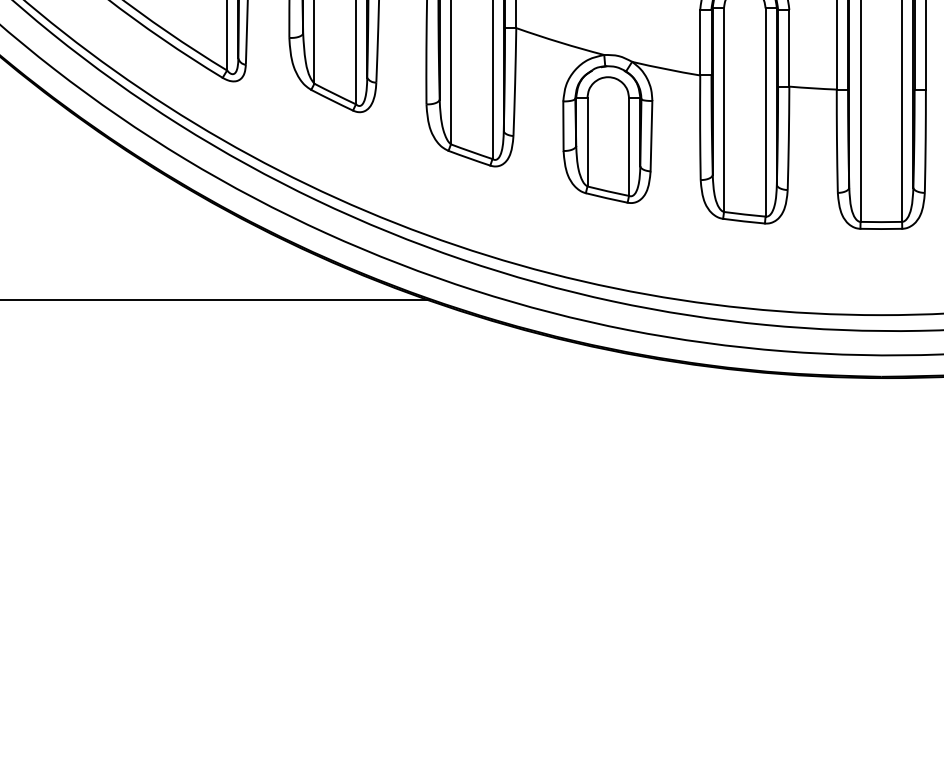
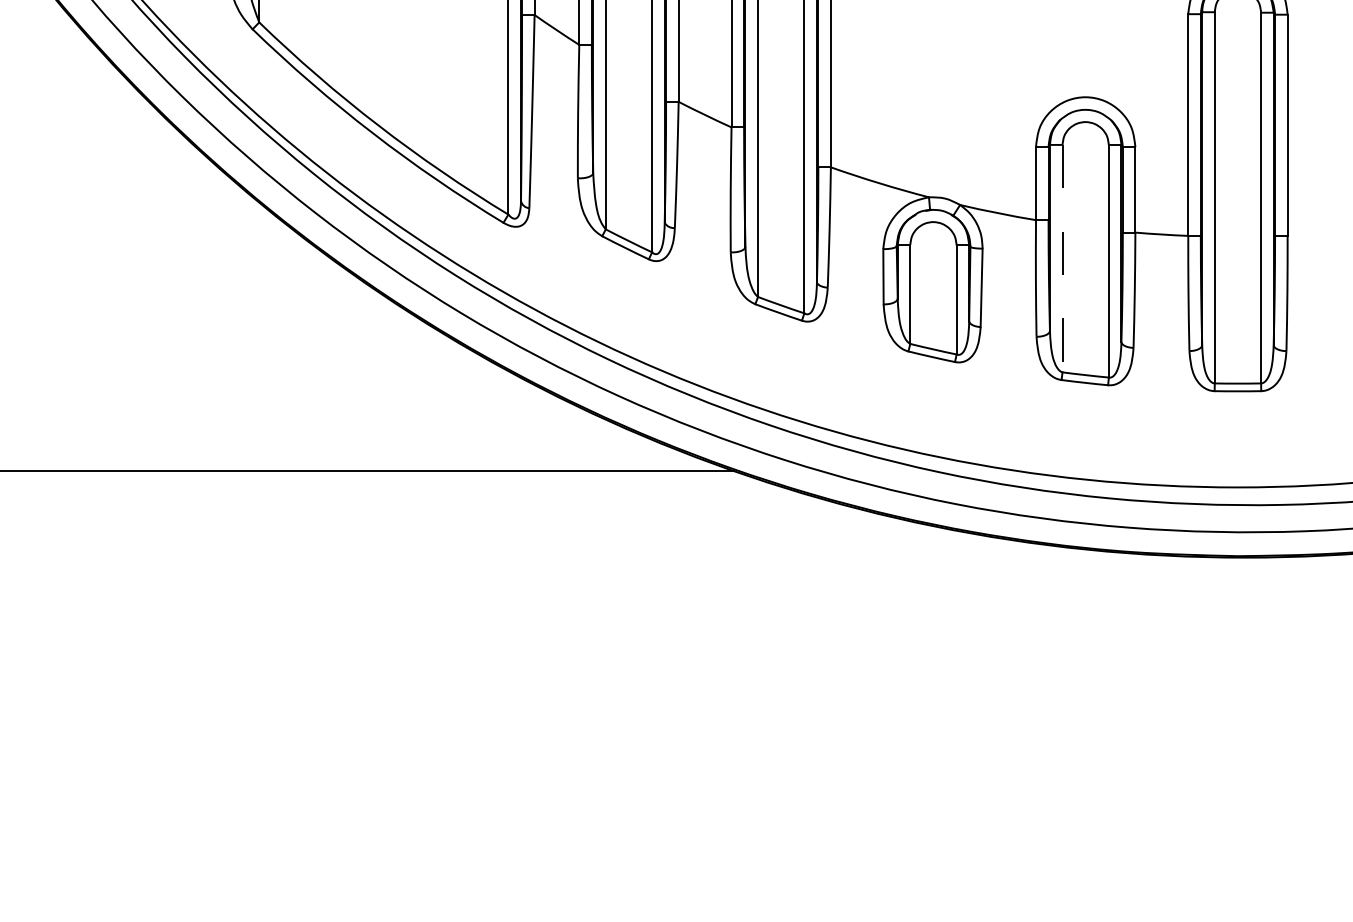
line: (723, 109) -> (1062, 258), solid -> dashed

